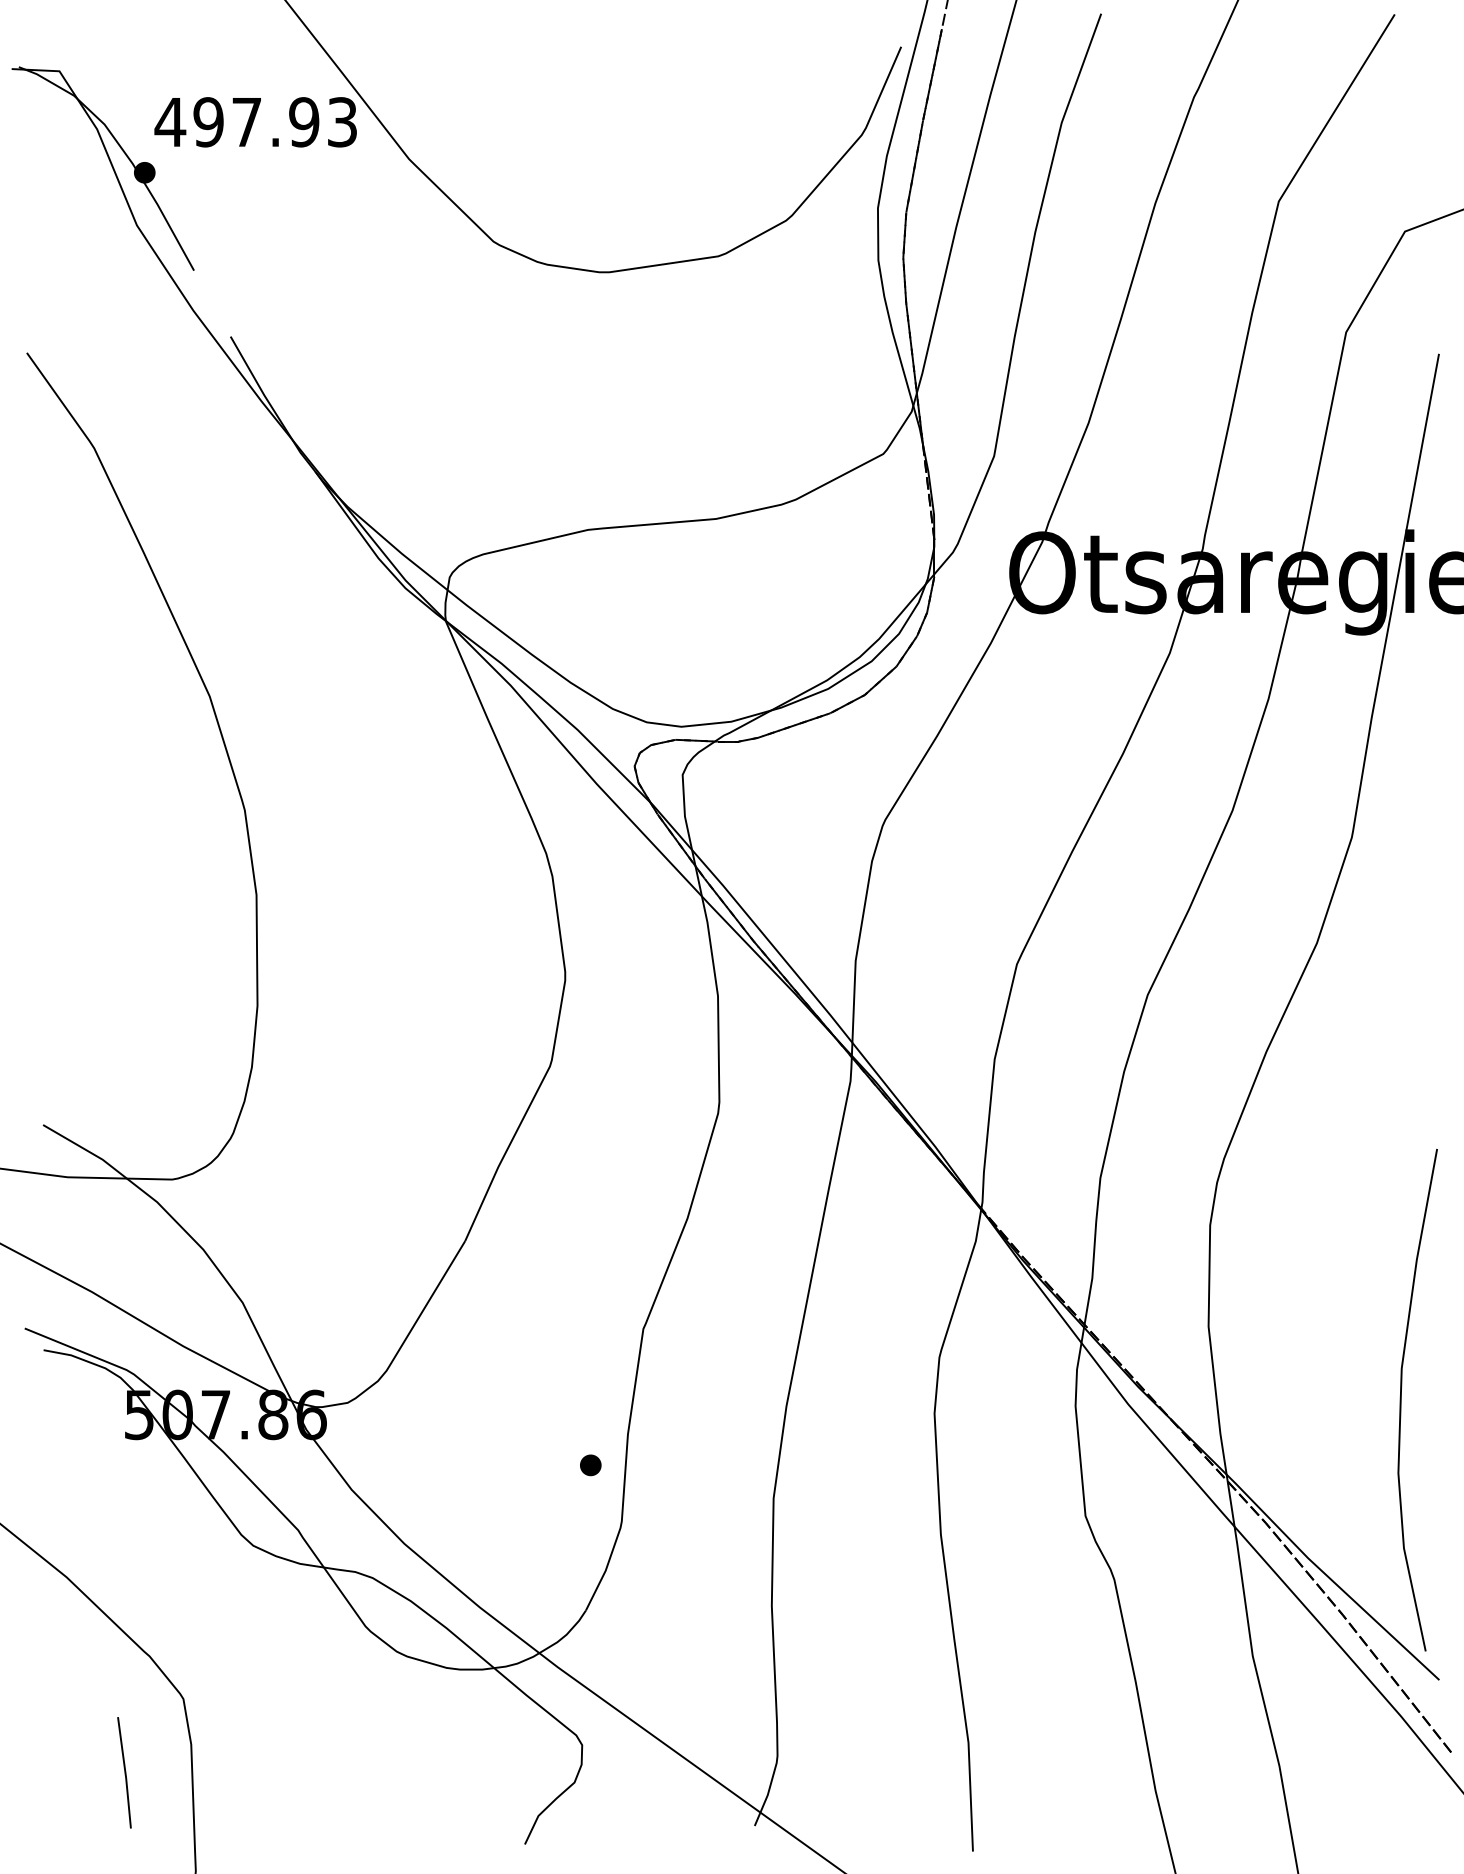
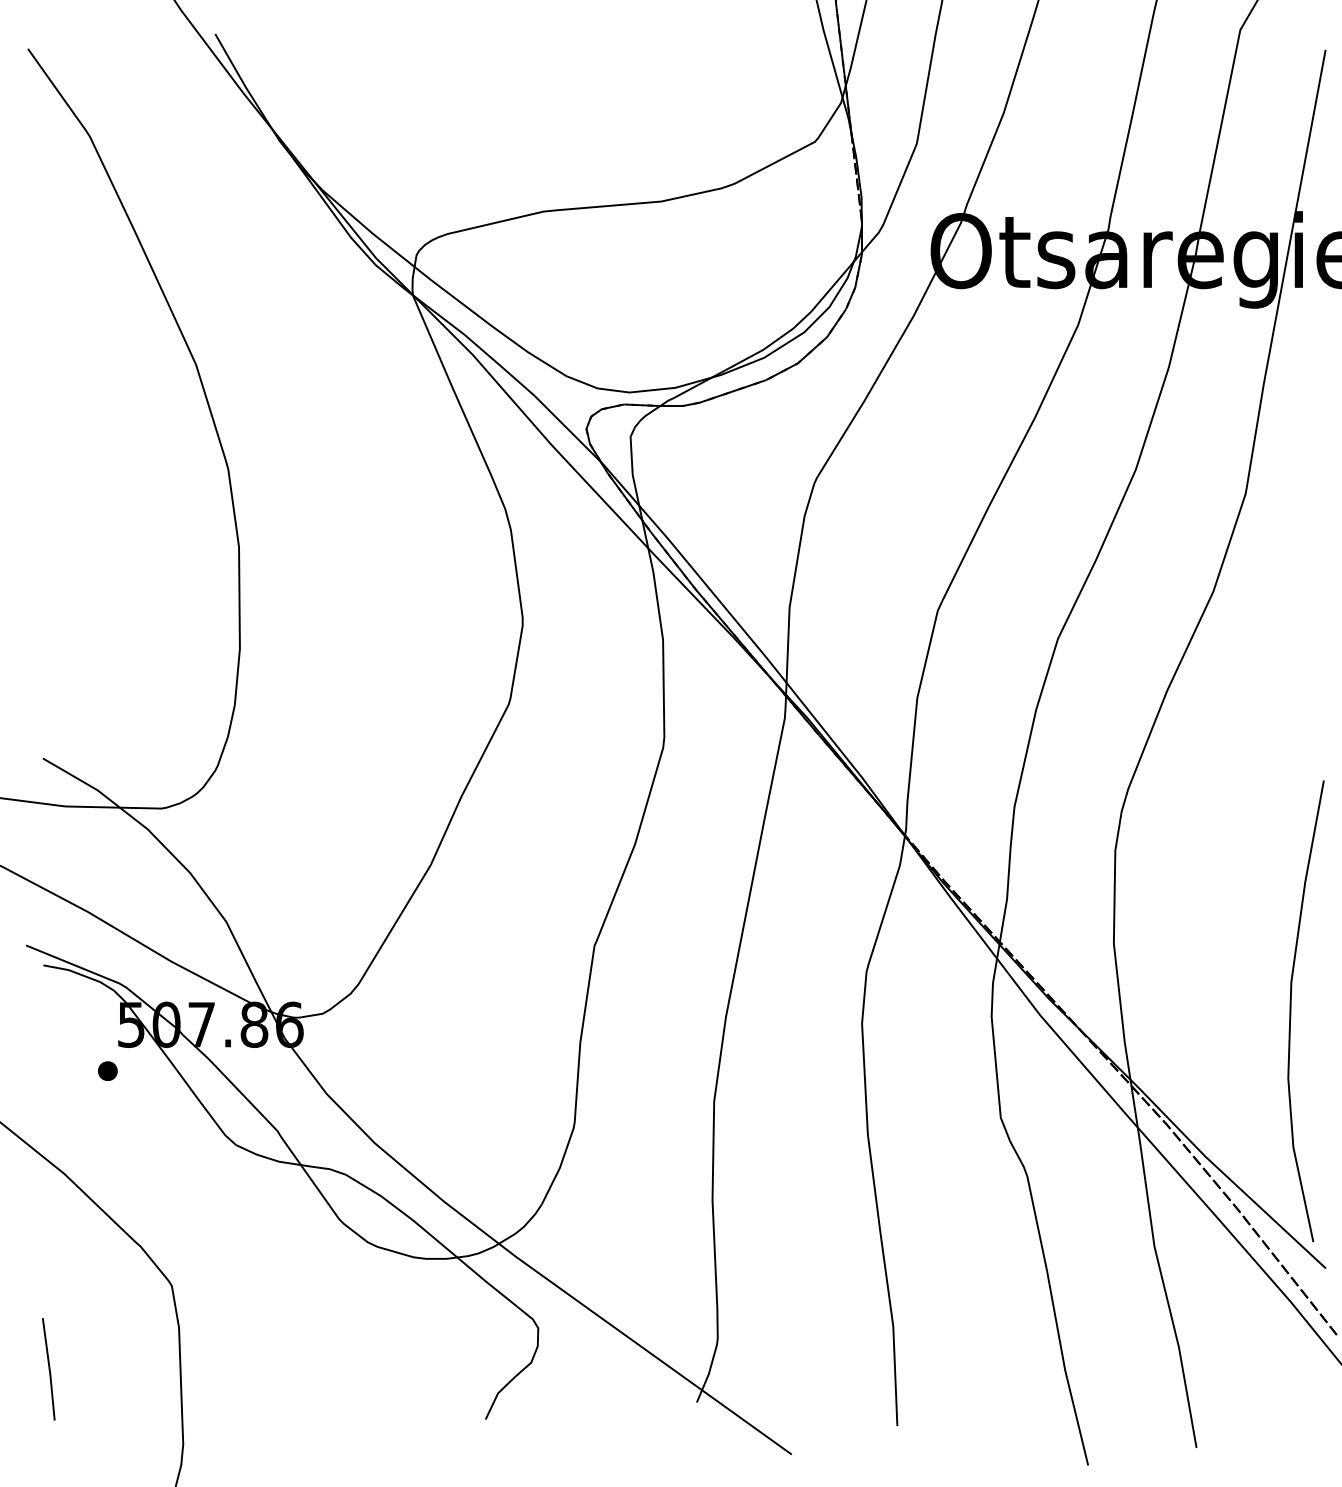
part: (590, 1465) -> (107, 1071), moved
line: (124, 1772) -> (48, 1369), moved

